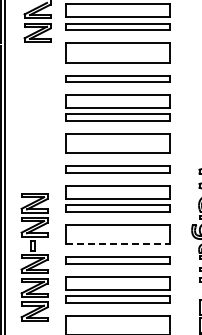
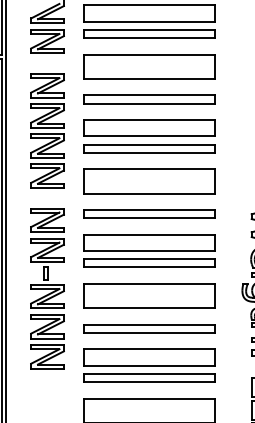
part: (37, 103) -> (47, 130), added
line: (118, 244) -> (149, 308), dashed -> solid
part: (34, 257) -> (47, 288), moved

